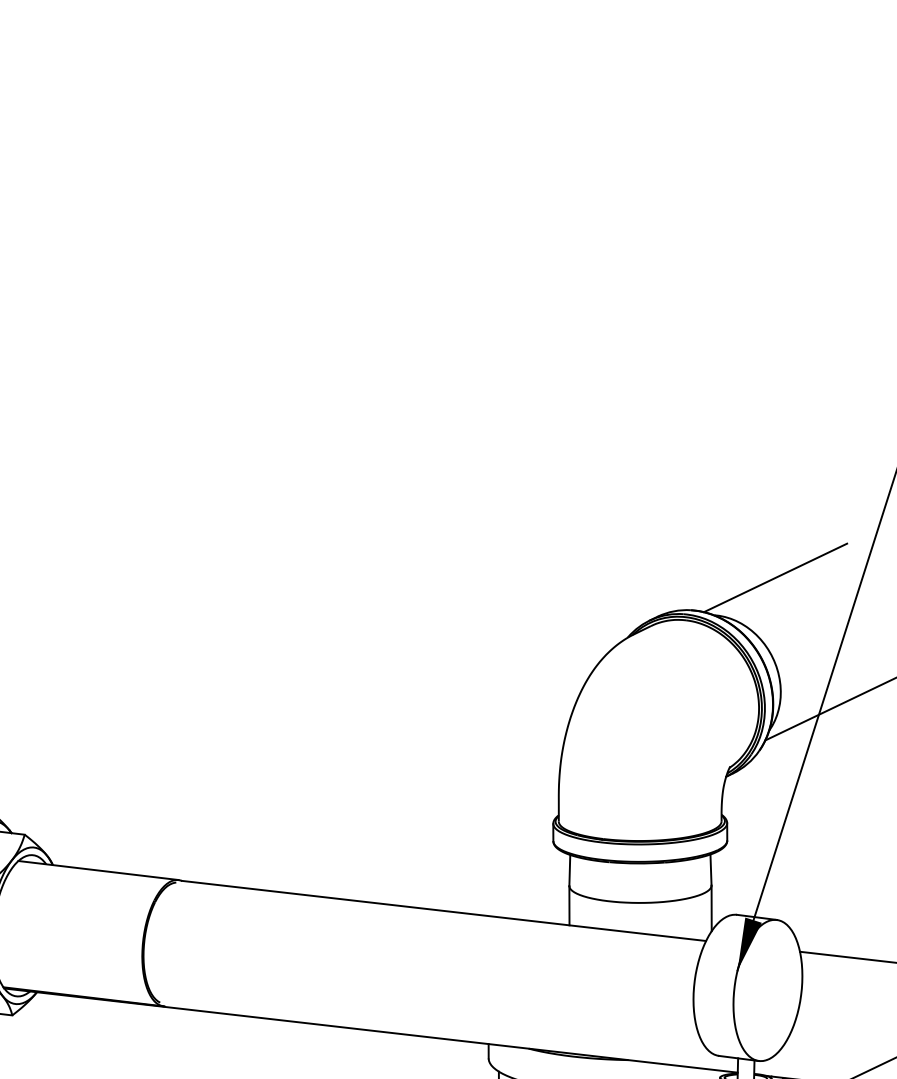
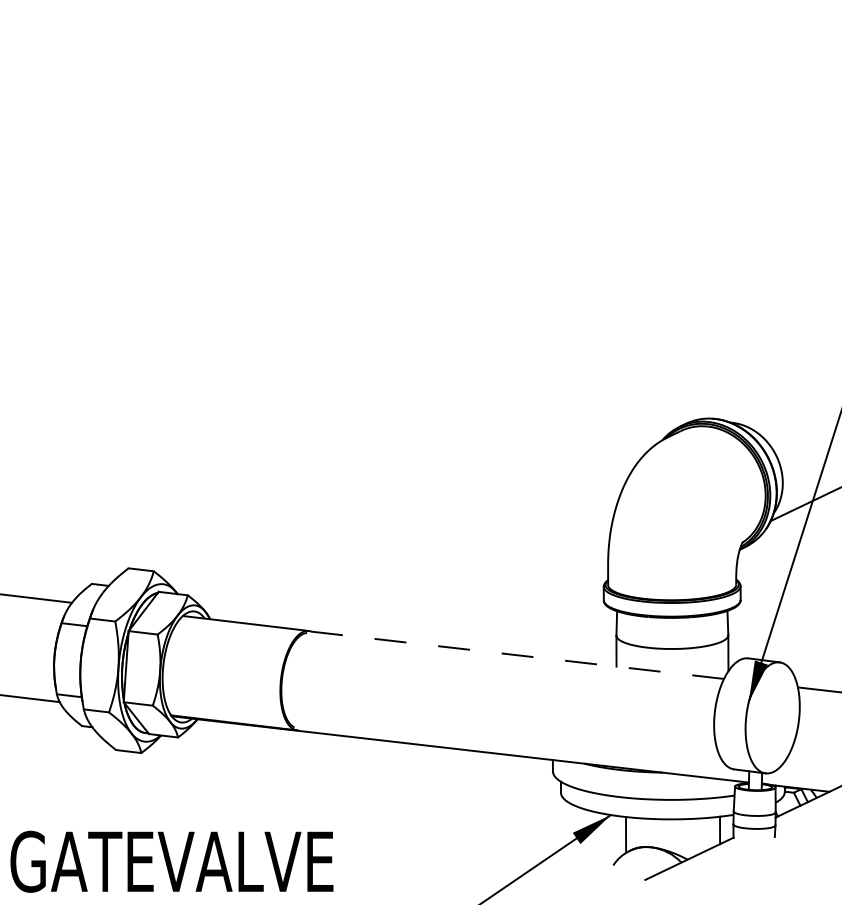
line: (775, 578) -> (778, 393), removed
line: (443, 911) -> (517, 655), solid -> dashed

